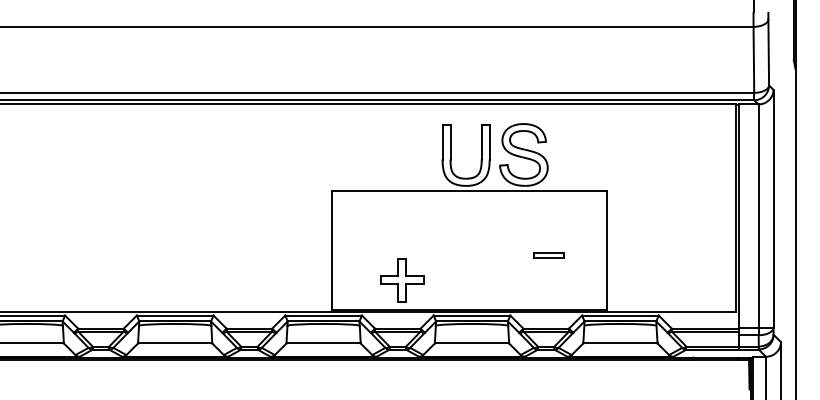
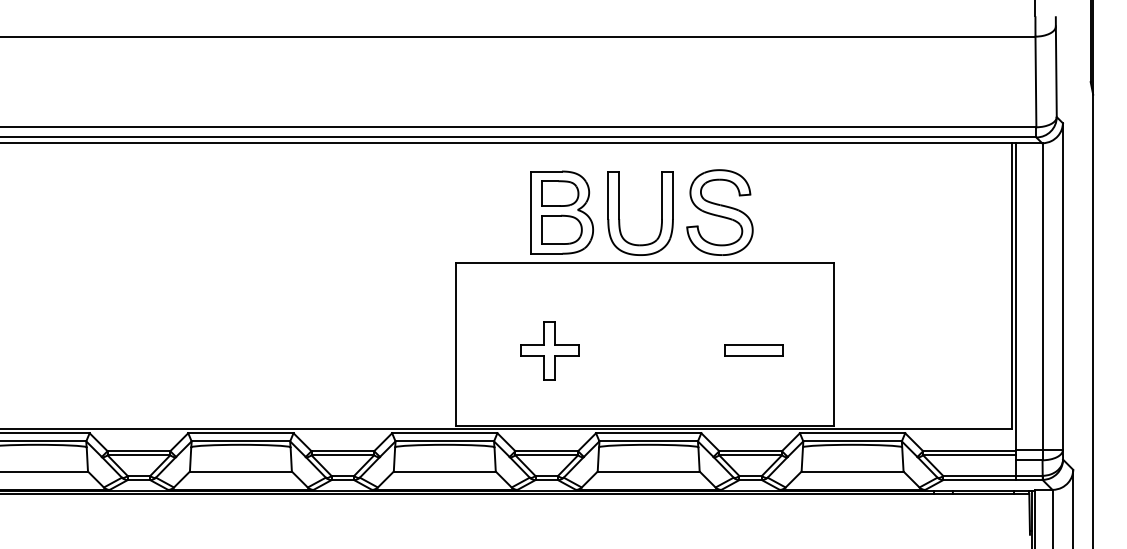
part: (408, 154) -> (561, 212), added
part: (548, 255) -> (753, 350), size x1.43
part: (401, 280) -> (549, 350), moved

